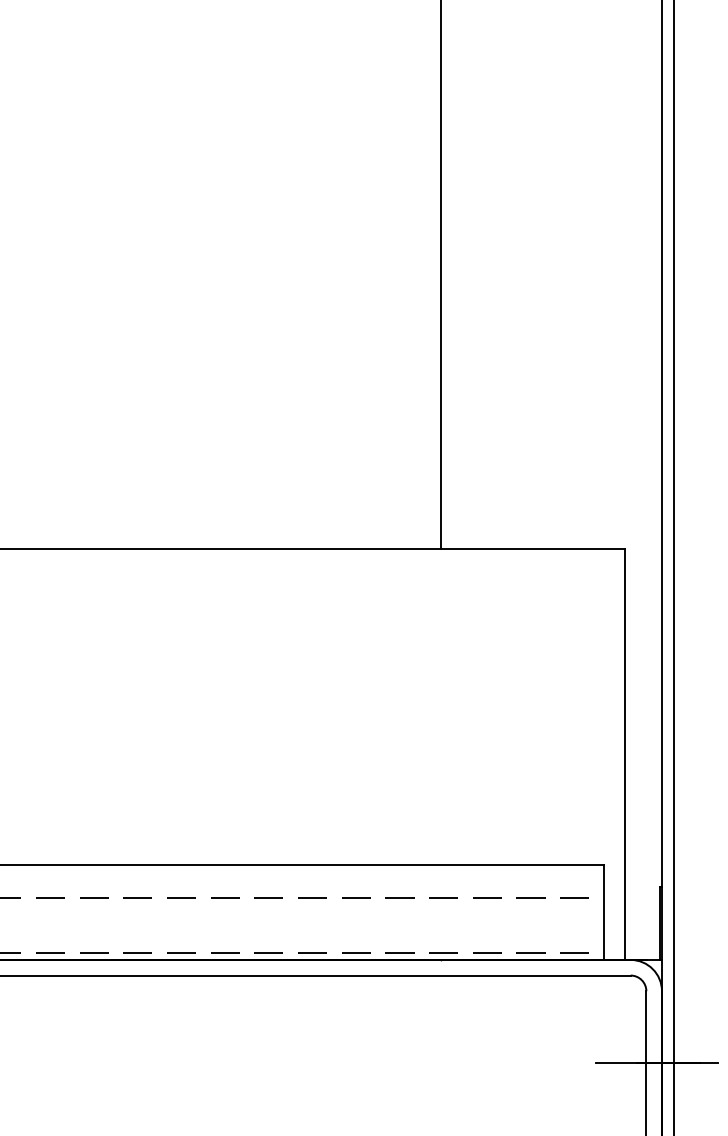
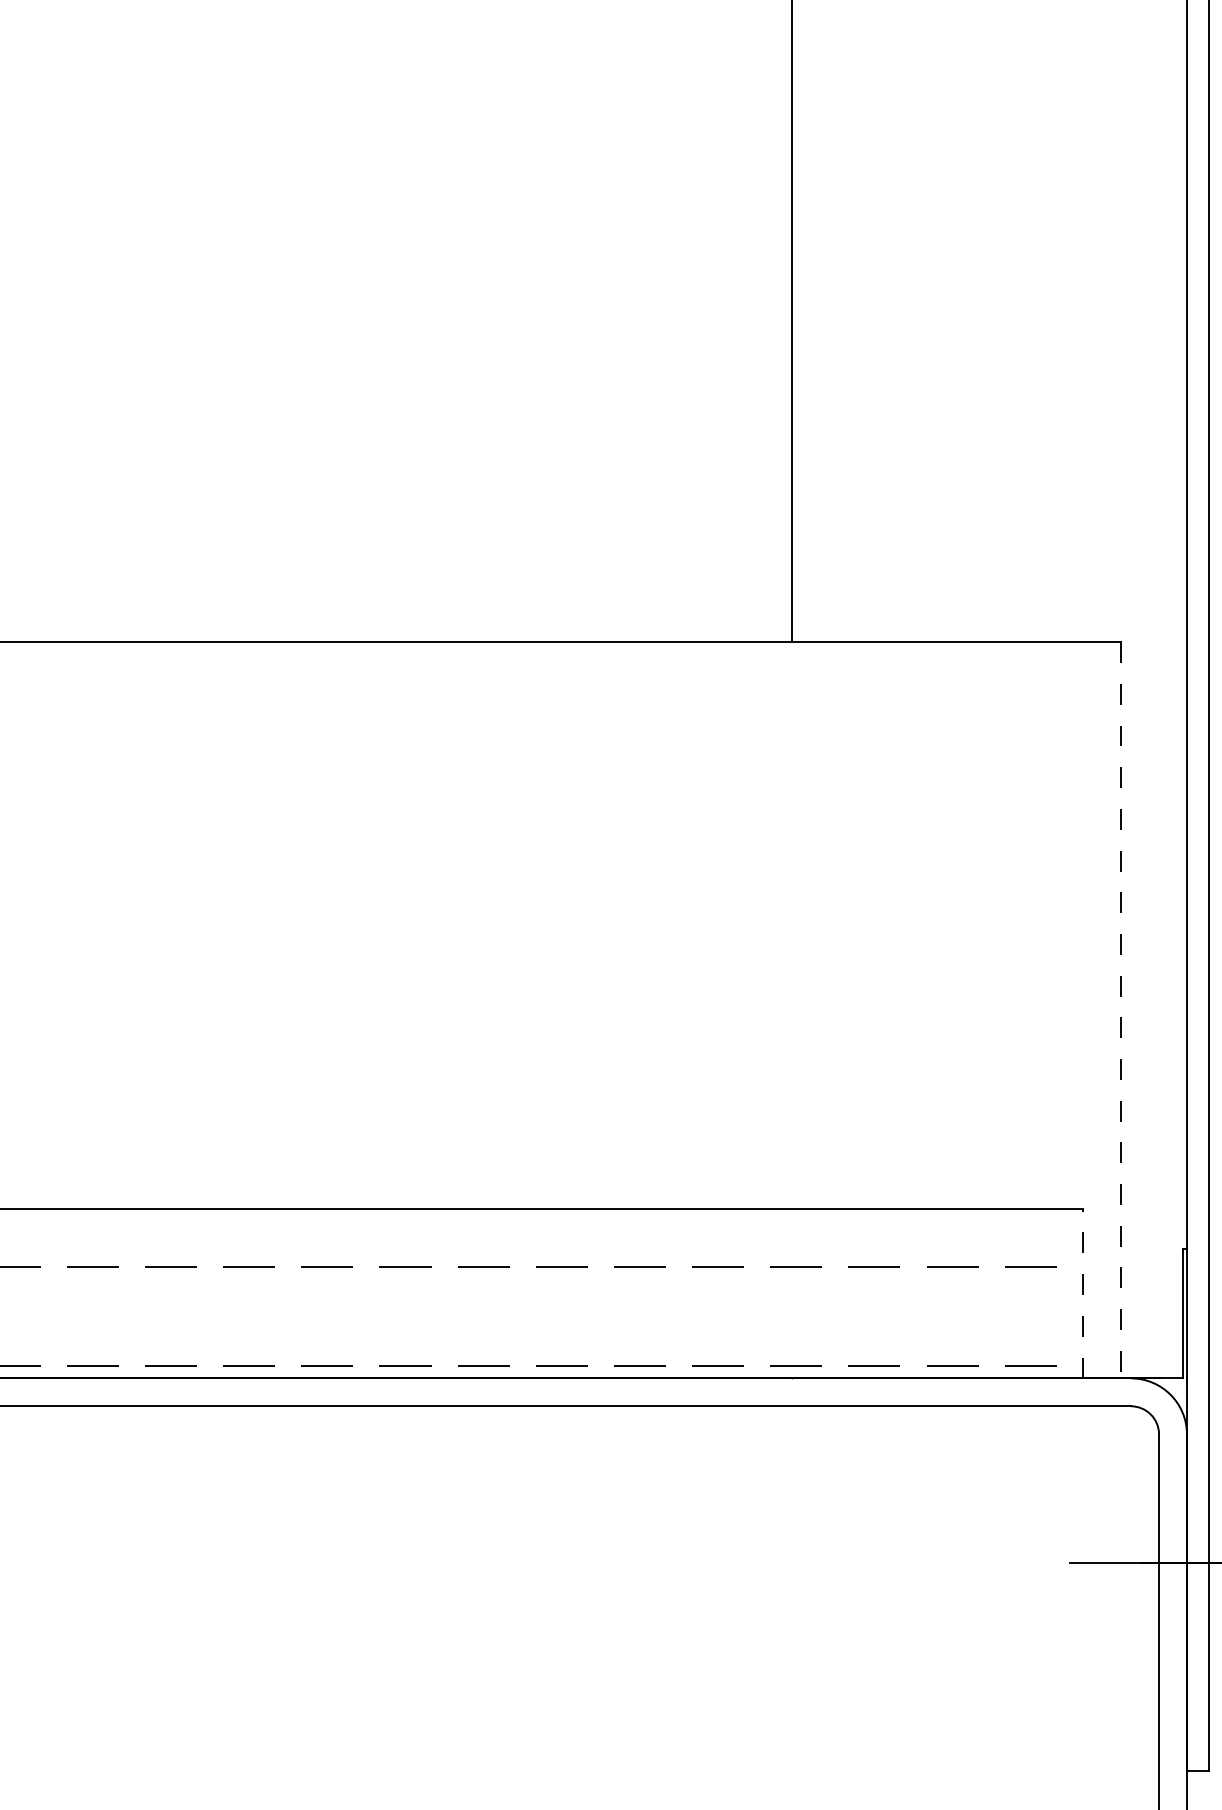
line: (625, 754) -> (1121, 1010), solid -> dashed
line: (603, 912) -> (1082, 1293), solid -> dashed

